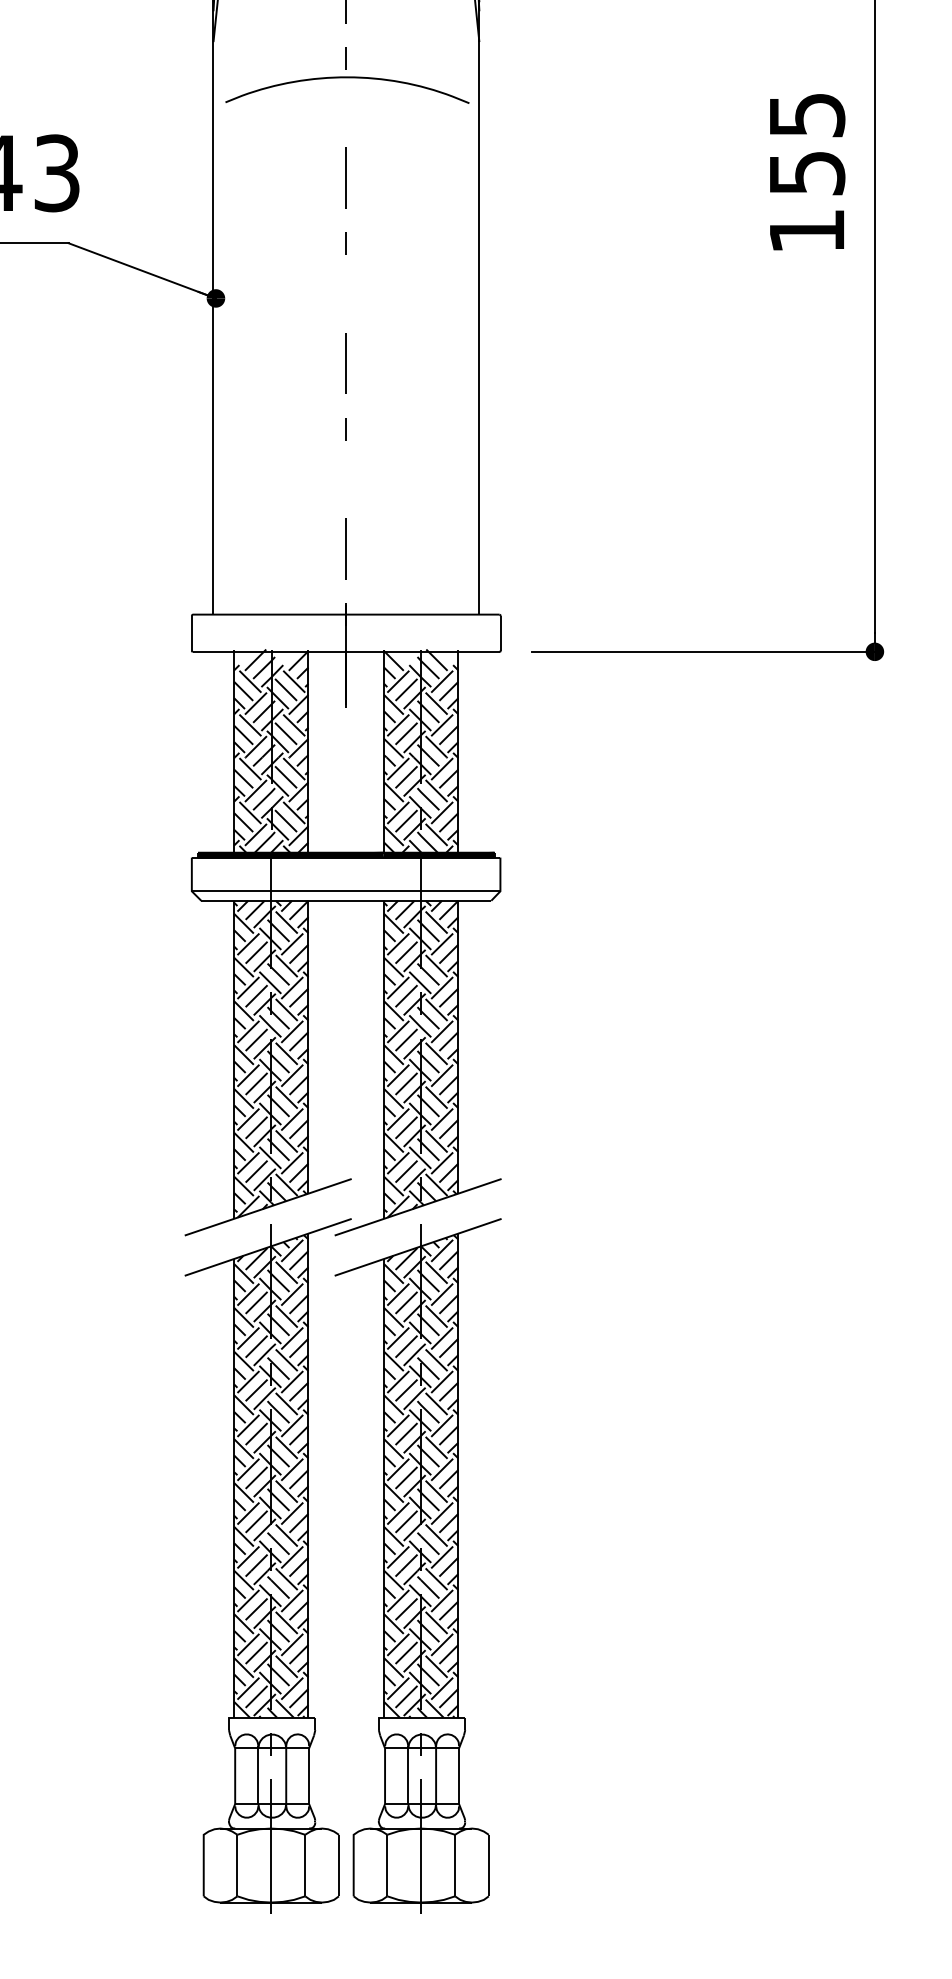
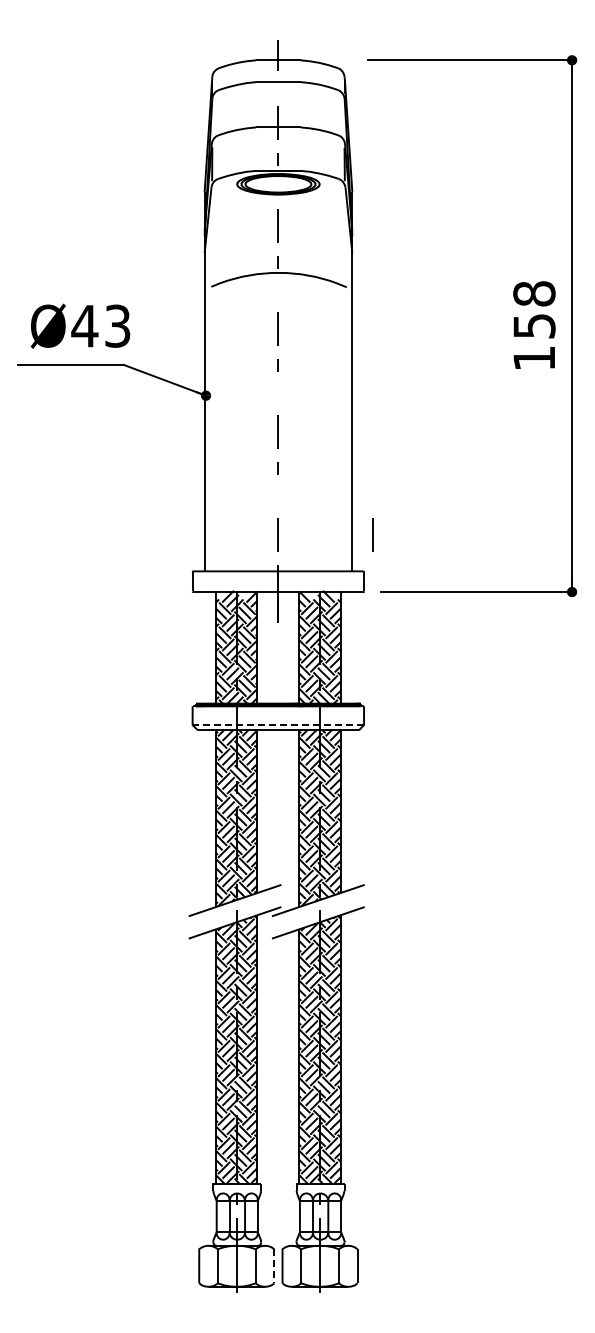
text: (807, 114) -> (534, 293), 155 -> 158
line: (515, 548) -> (372, 534), added
line: (346, 892) -> (278, 725), solid -> dashed
line: (339, 1865) -> (274, 1266), solid -> dashed

